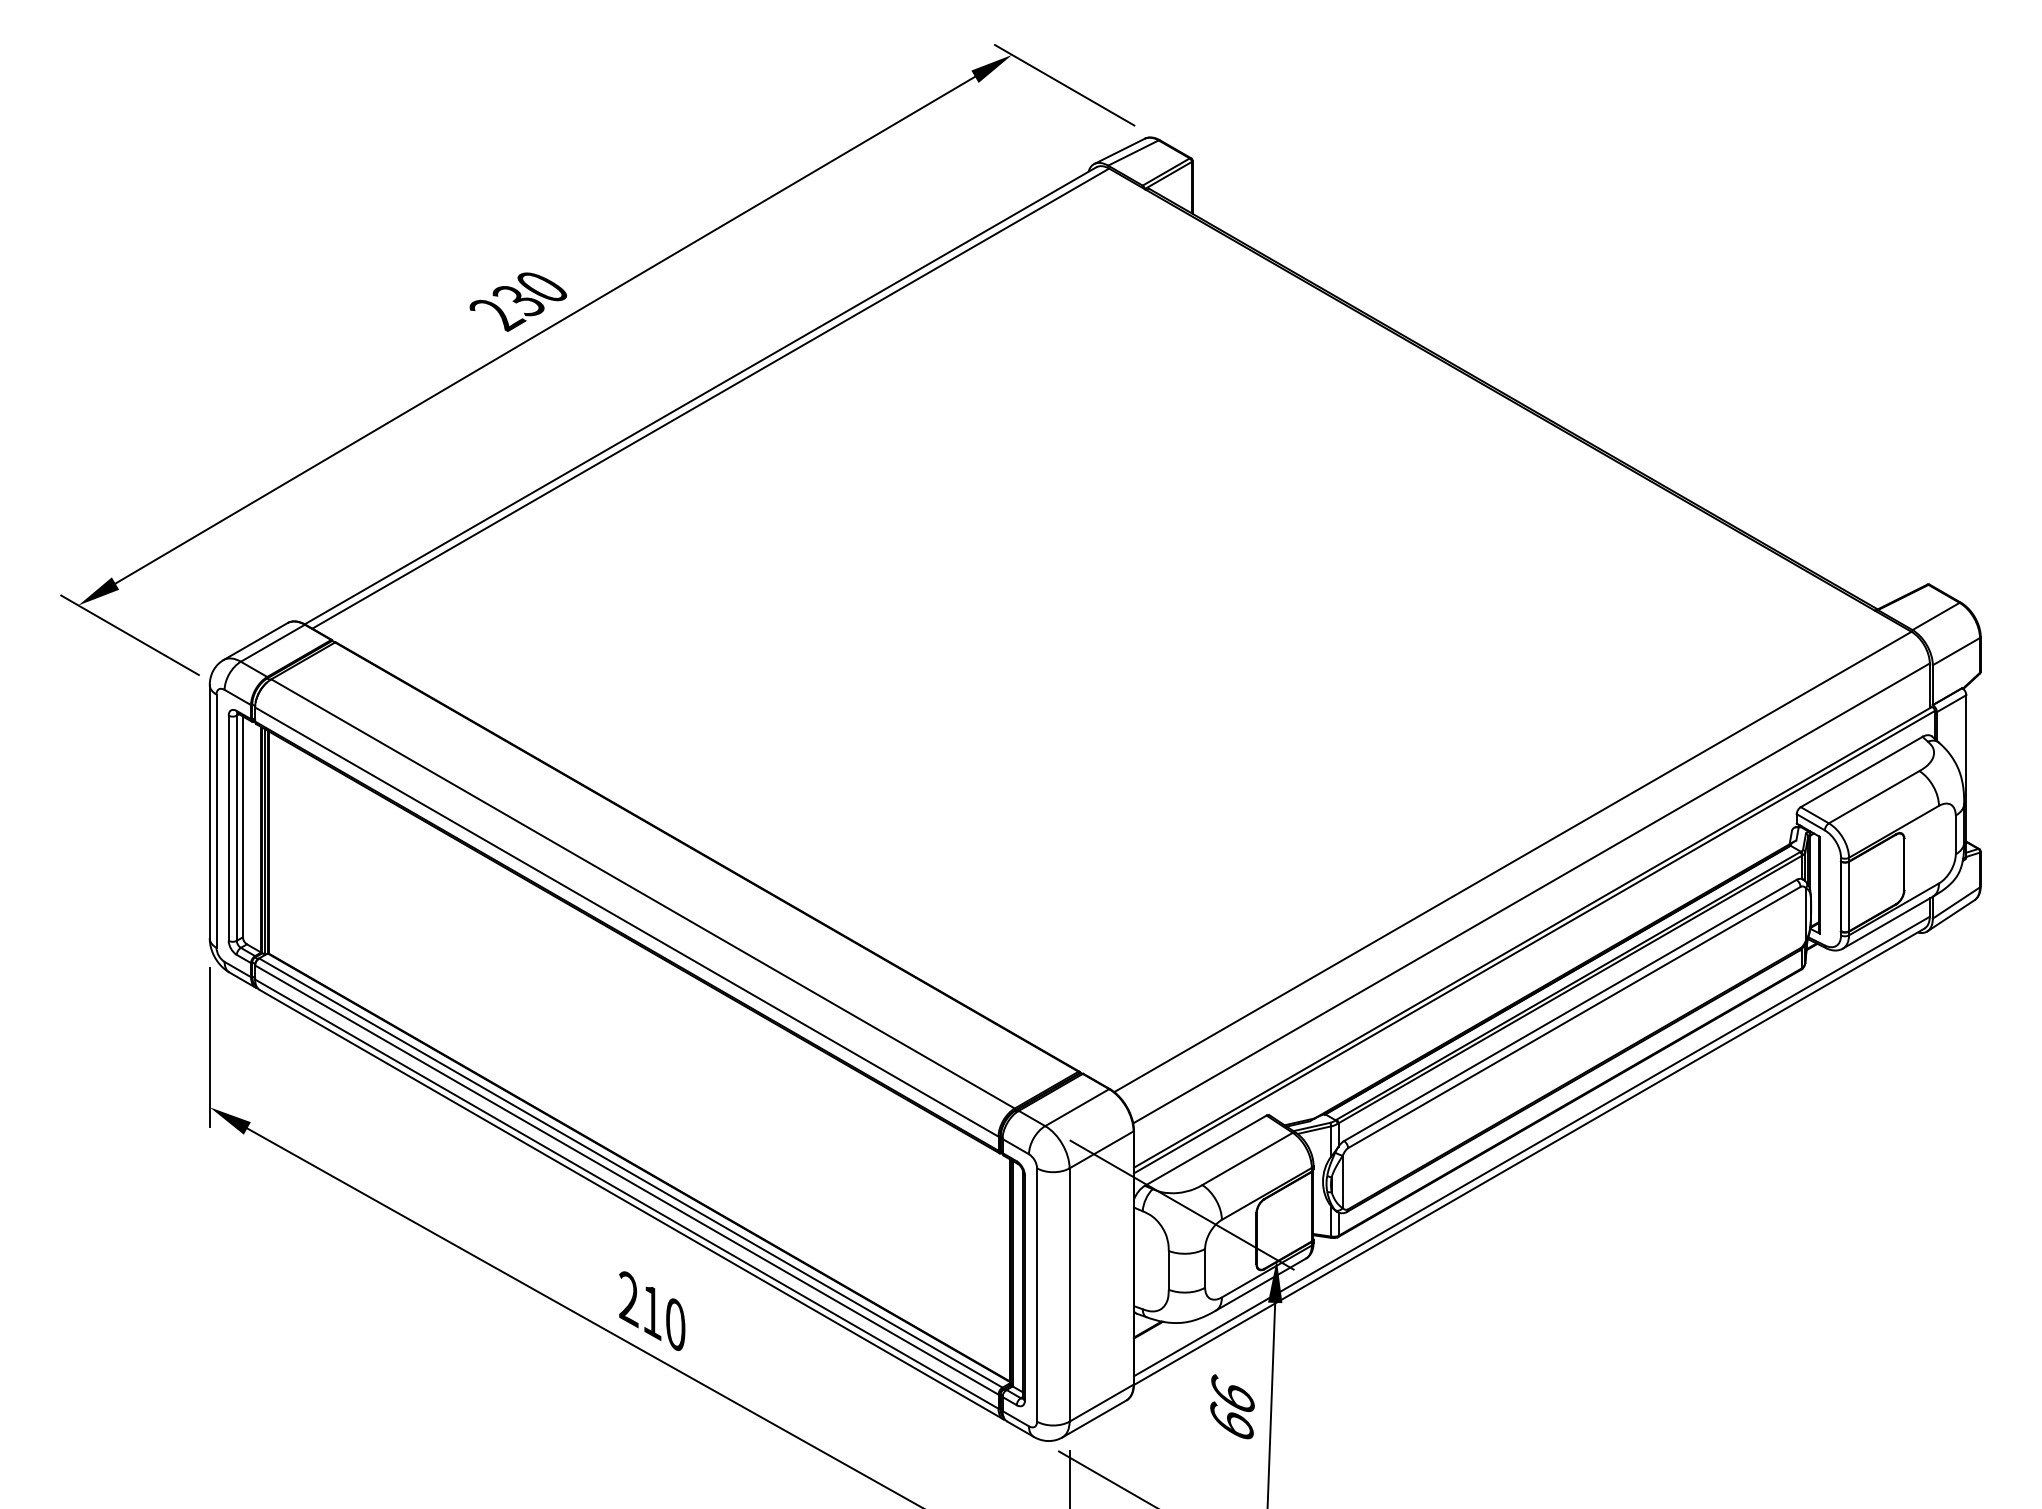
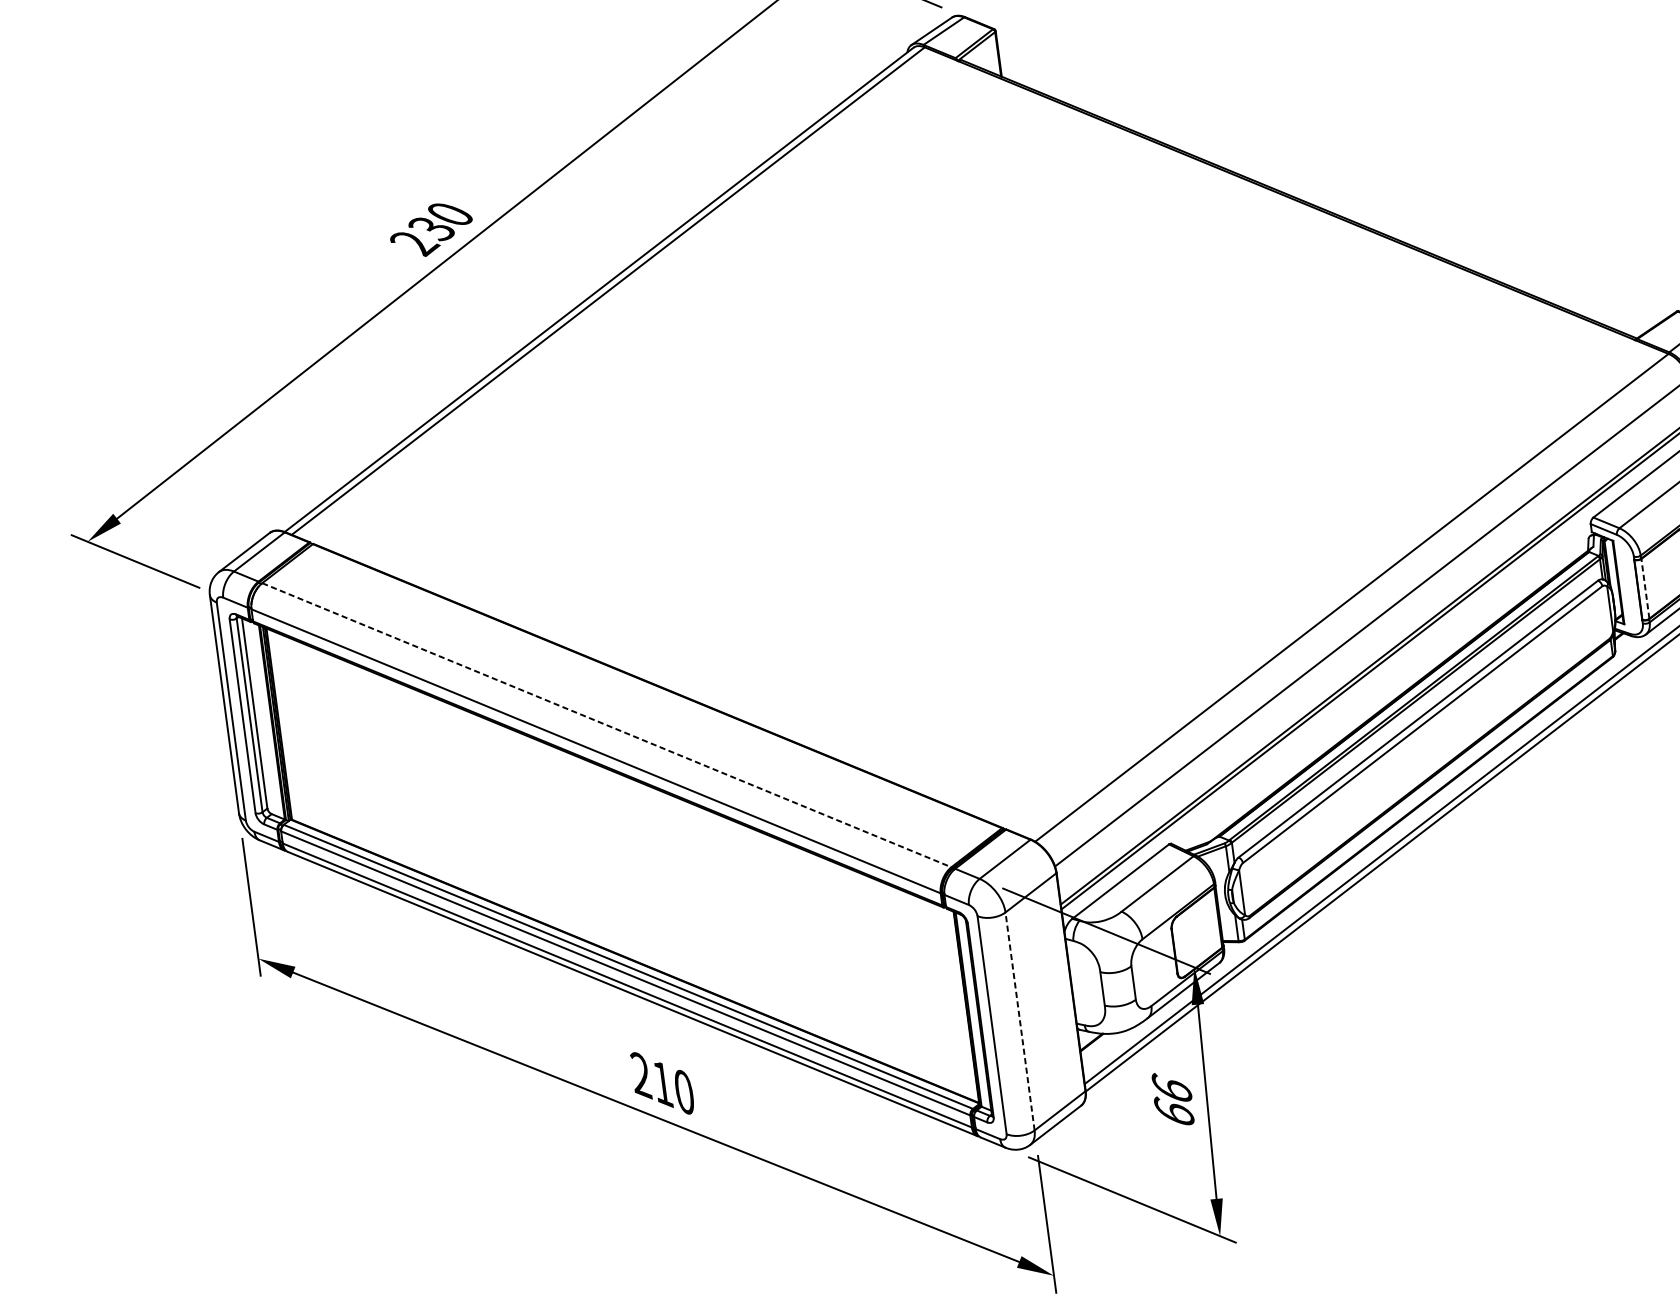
line: (643, 894) -> (607, 725), solid -> dashed
line: (1849, 896) -> (1645, 588), solid -> dashed
line: (1069, 1294) -> (1019, 1021), solid -> dashed

